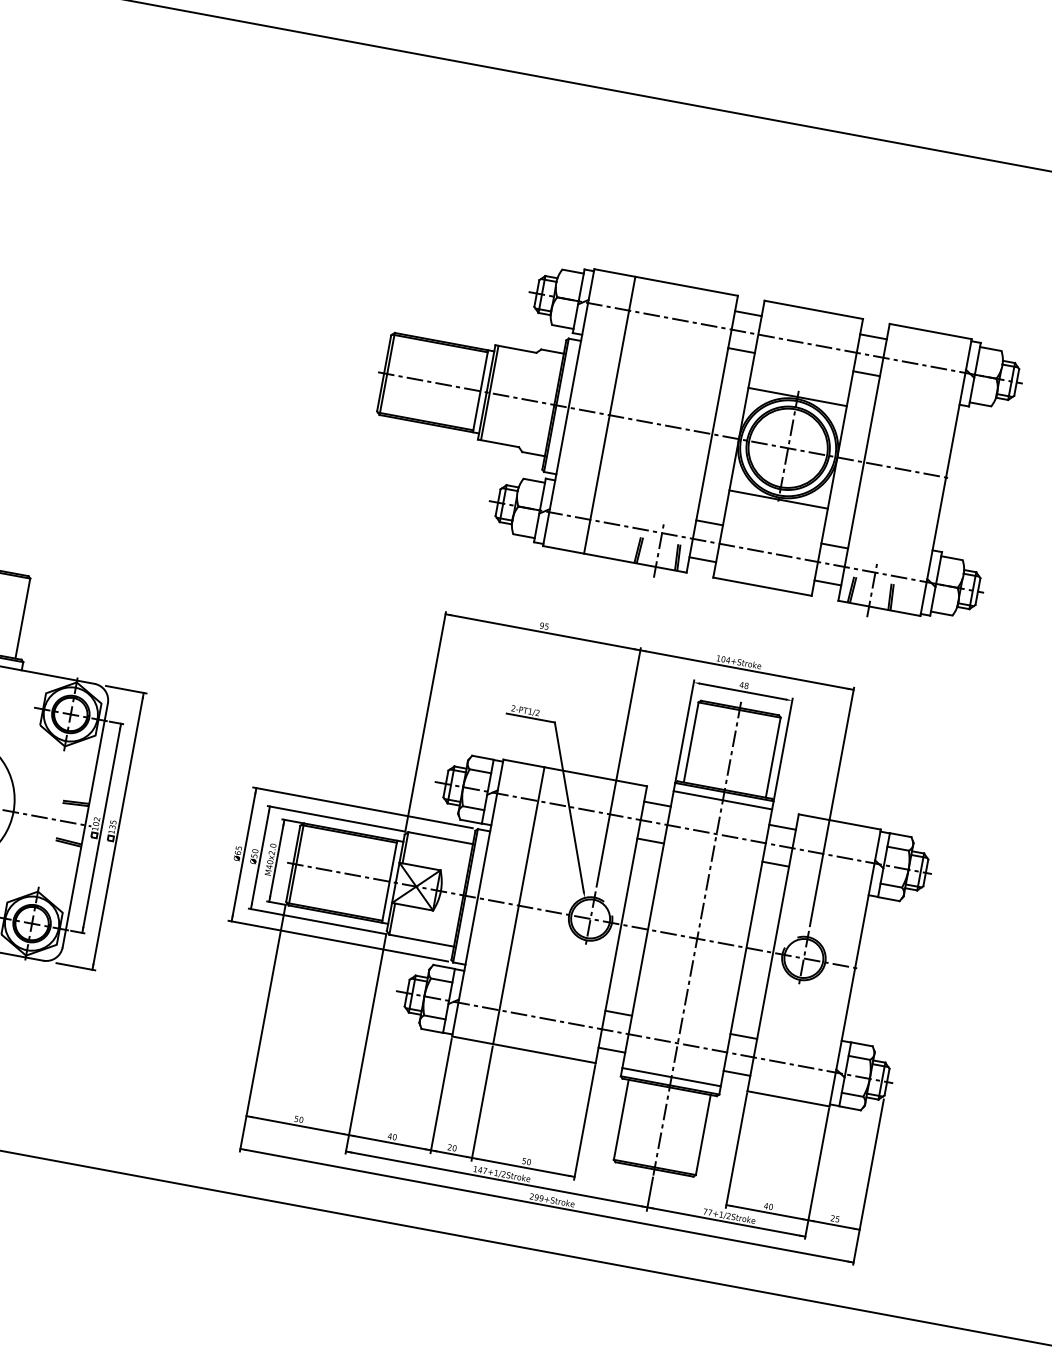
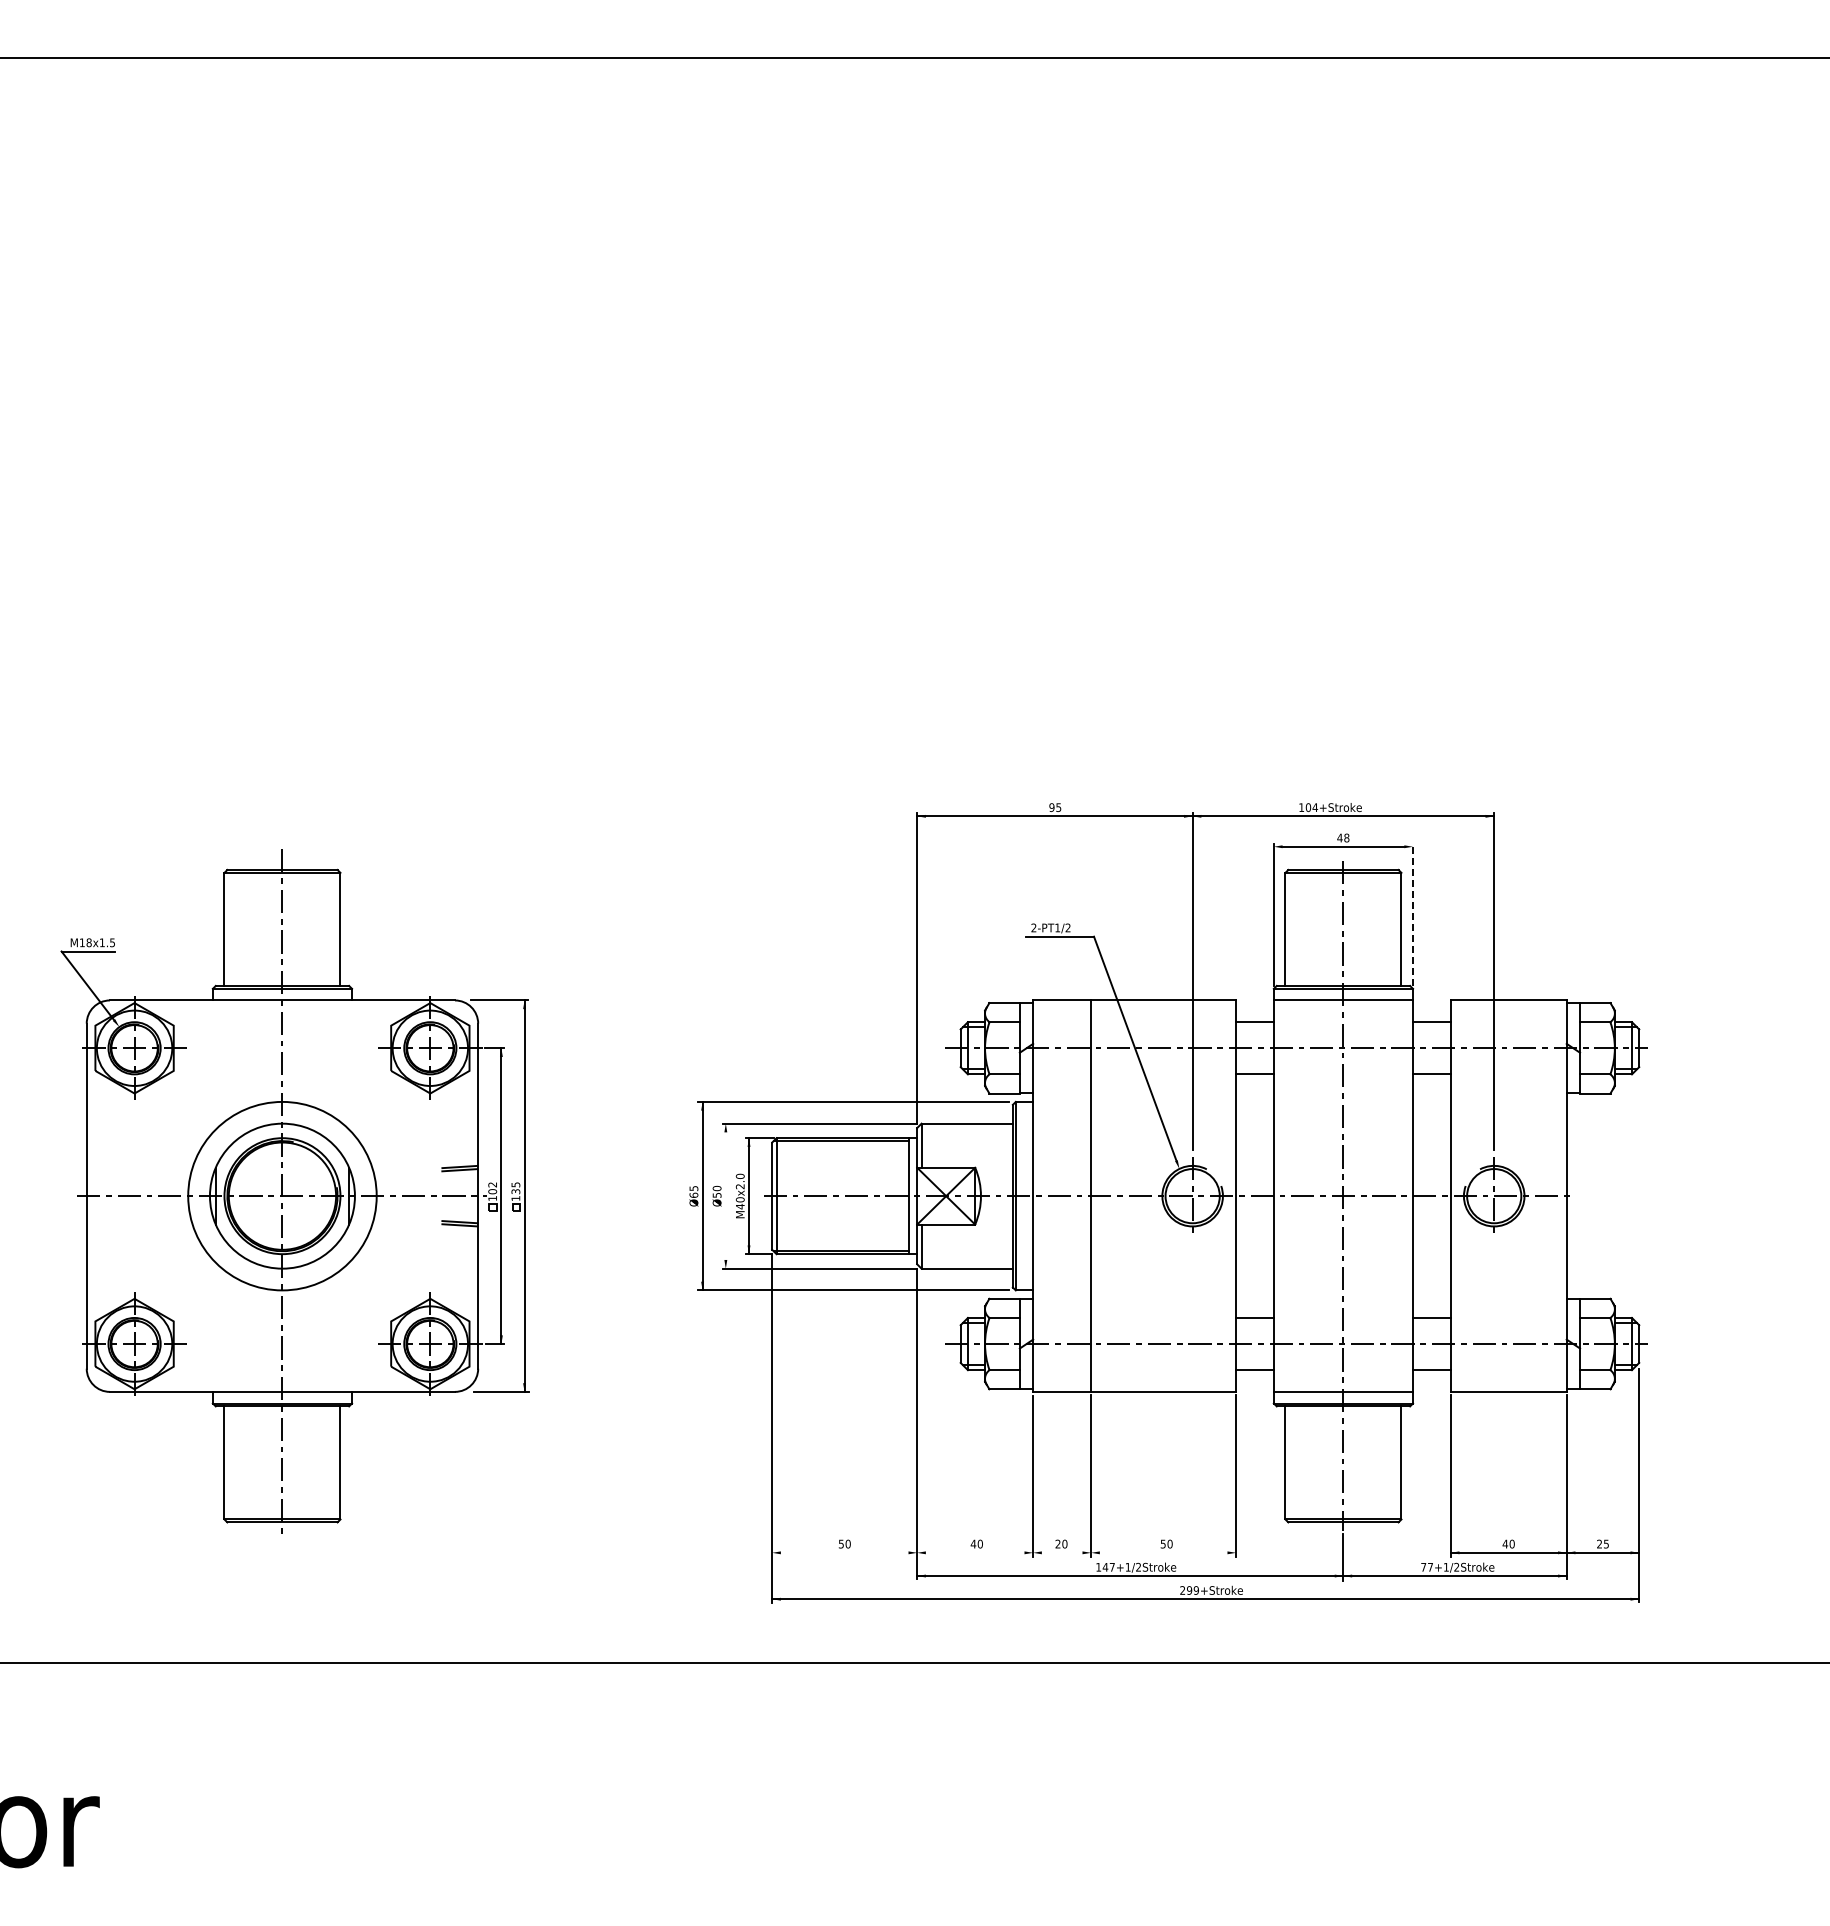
part: (689, 435) -> (1205, 509), removed
line: (783, 748) -> (1413, 914), solid -> dashed
line: (260, 857) -> (725, 1195), removed
line: (410, 1146) -> (1004, 1552), removed

